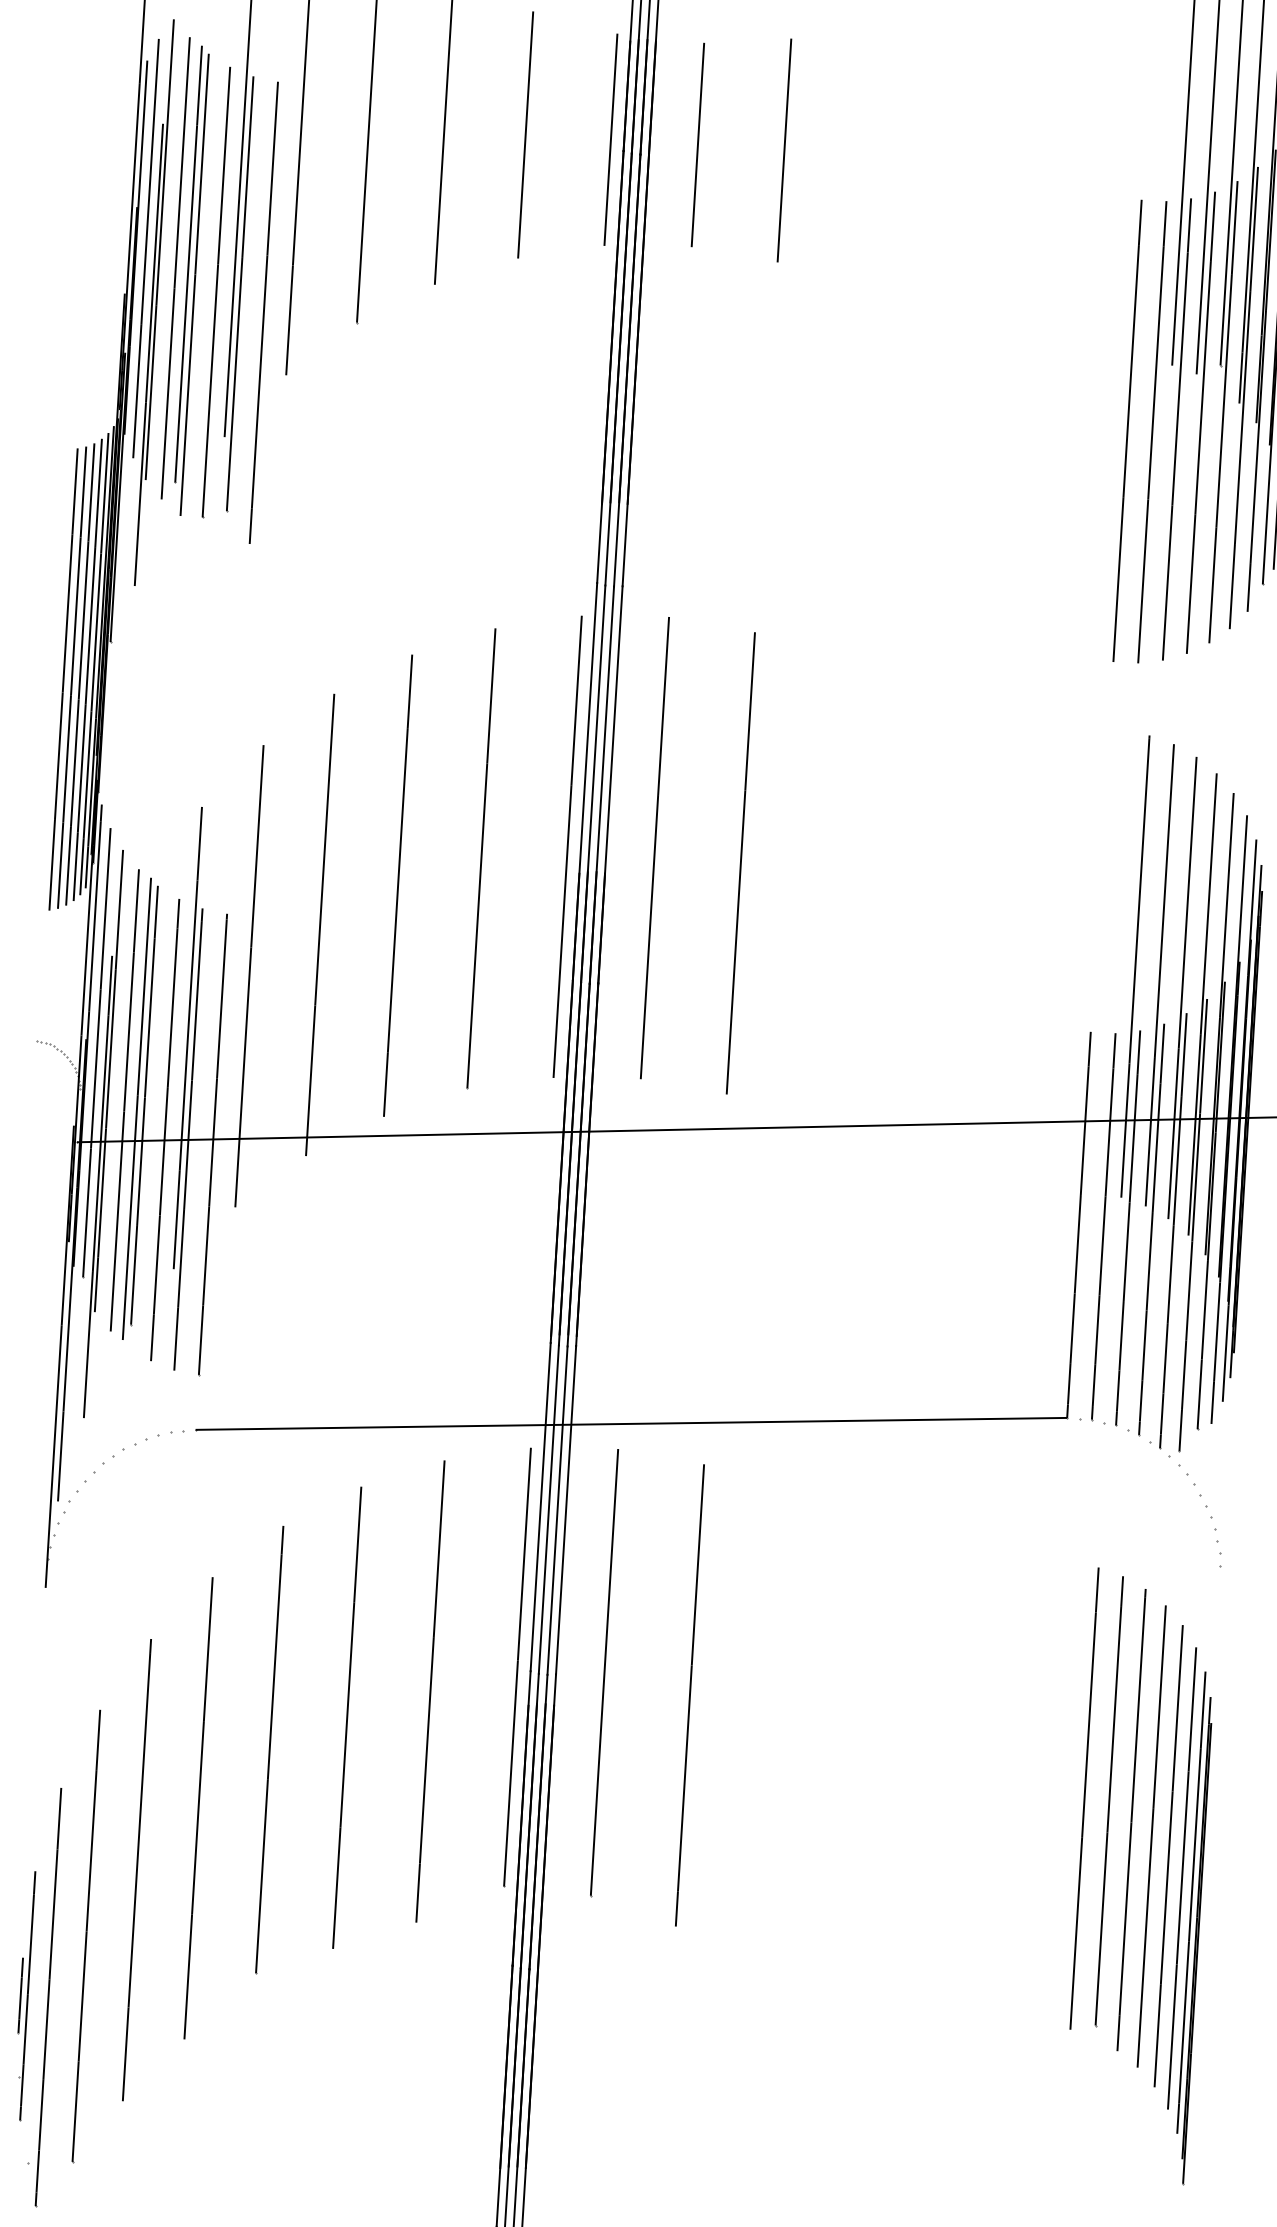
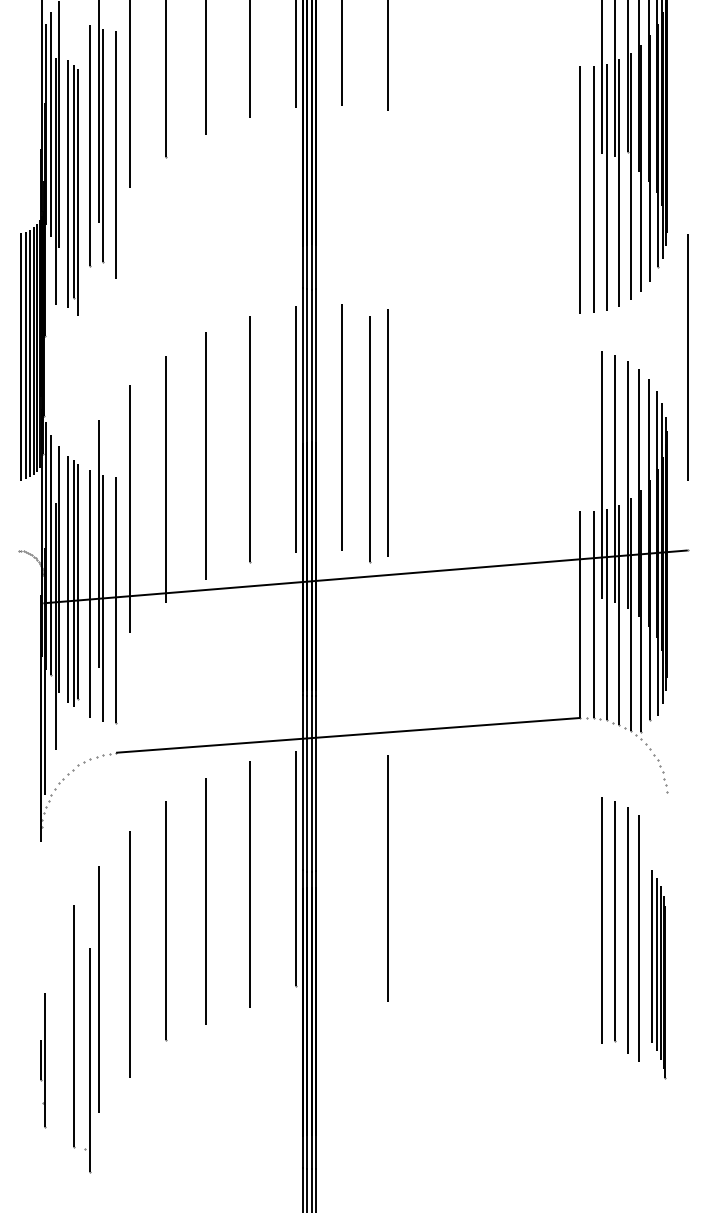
part: (184, 275) -> (72, 187), moved
line: (706, 873) -> (370, 439), added
line: (605, 1673) -> (342, 869), removed
part: (1183, 1906) -> (658, 974), size x0.7
part: (43, 1997) -> (87, 1060), moved

